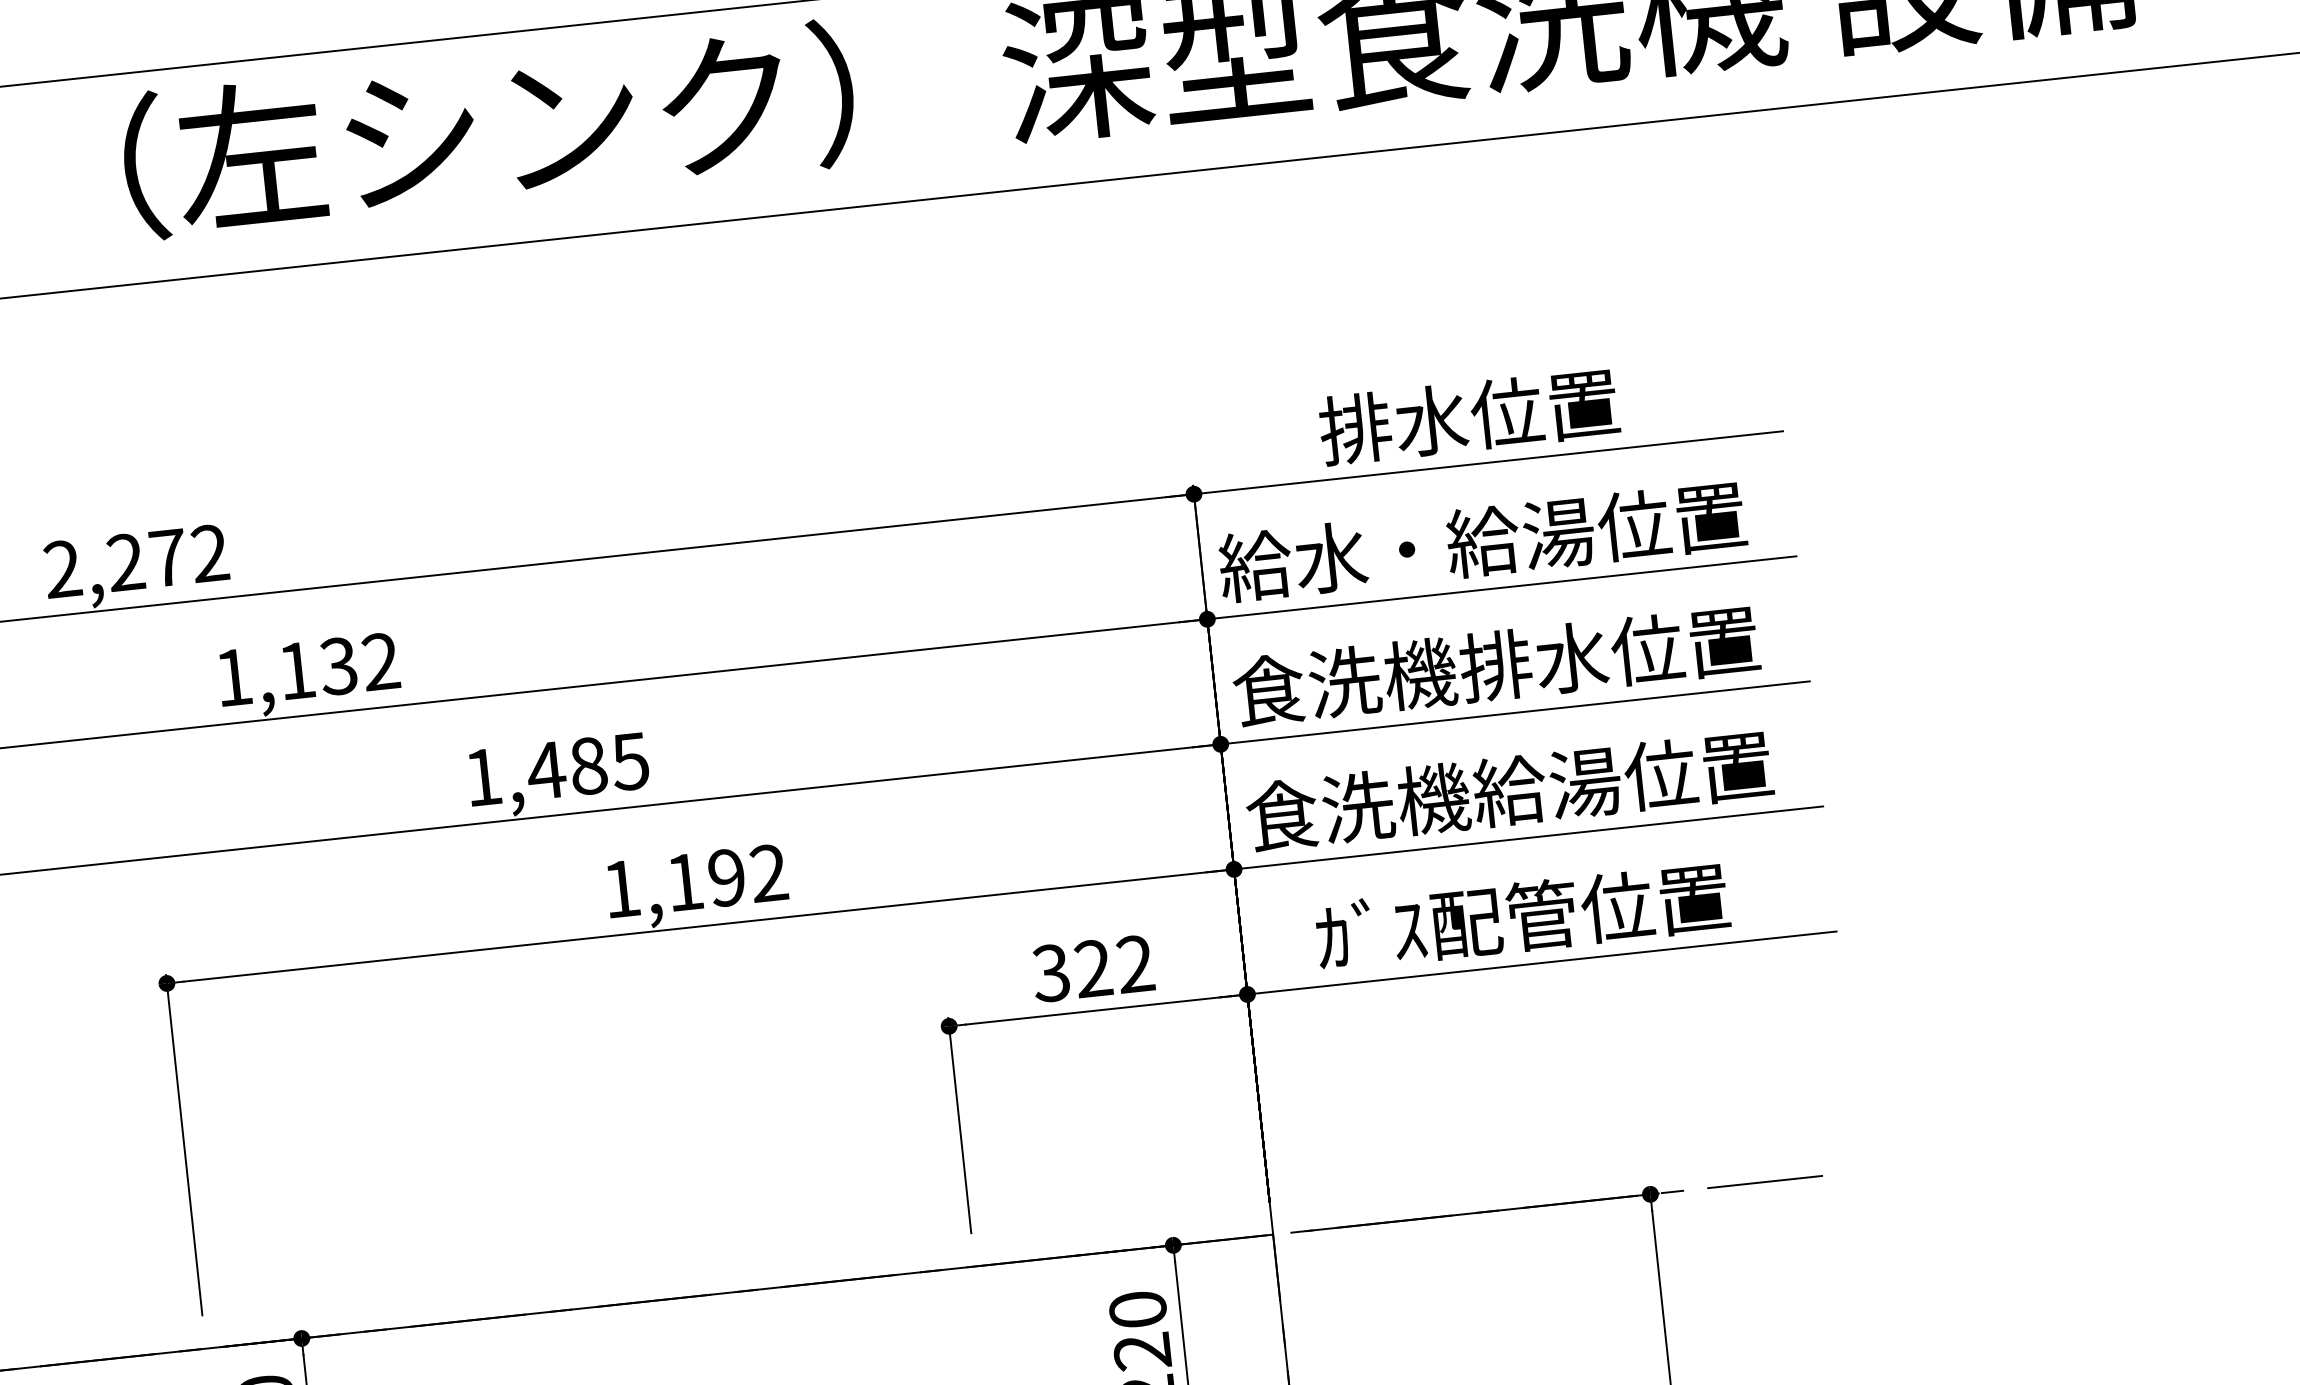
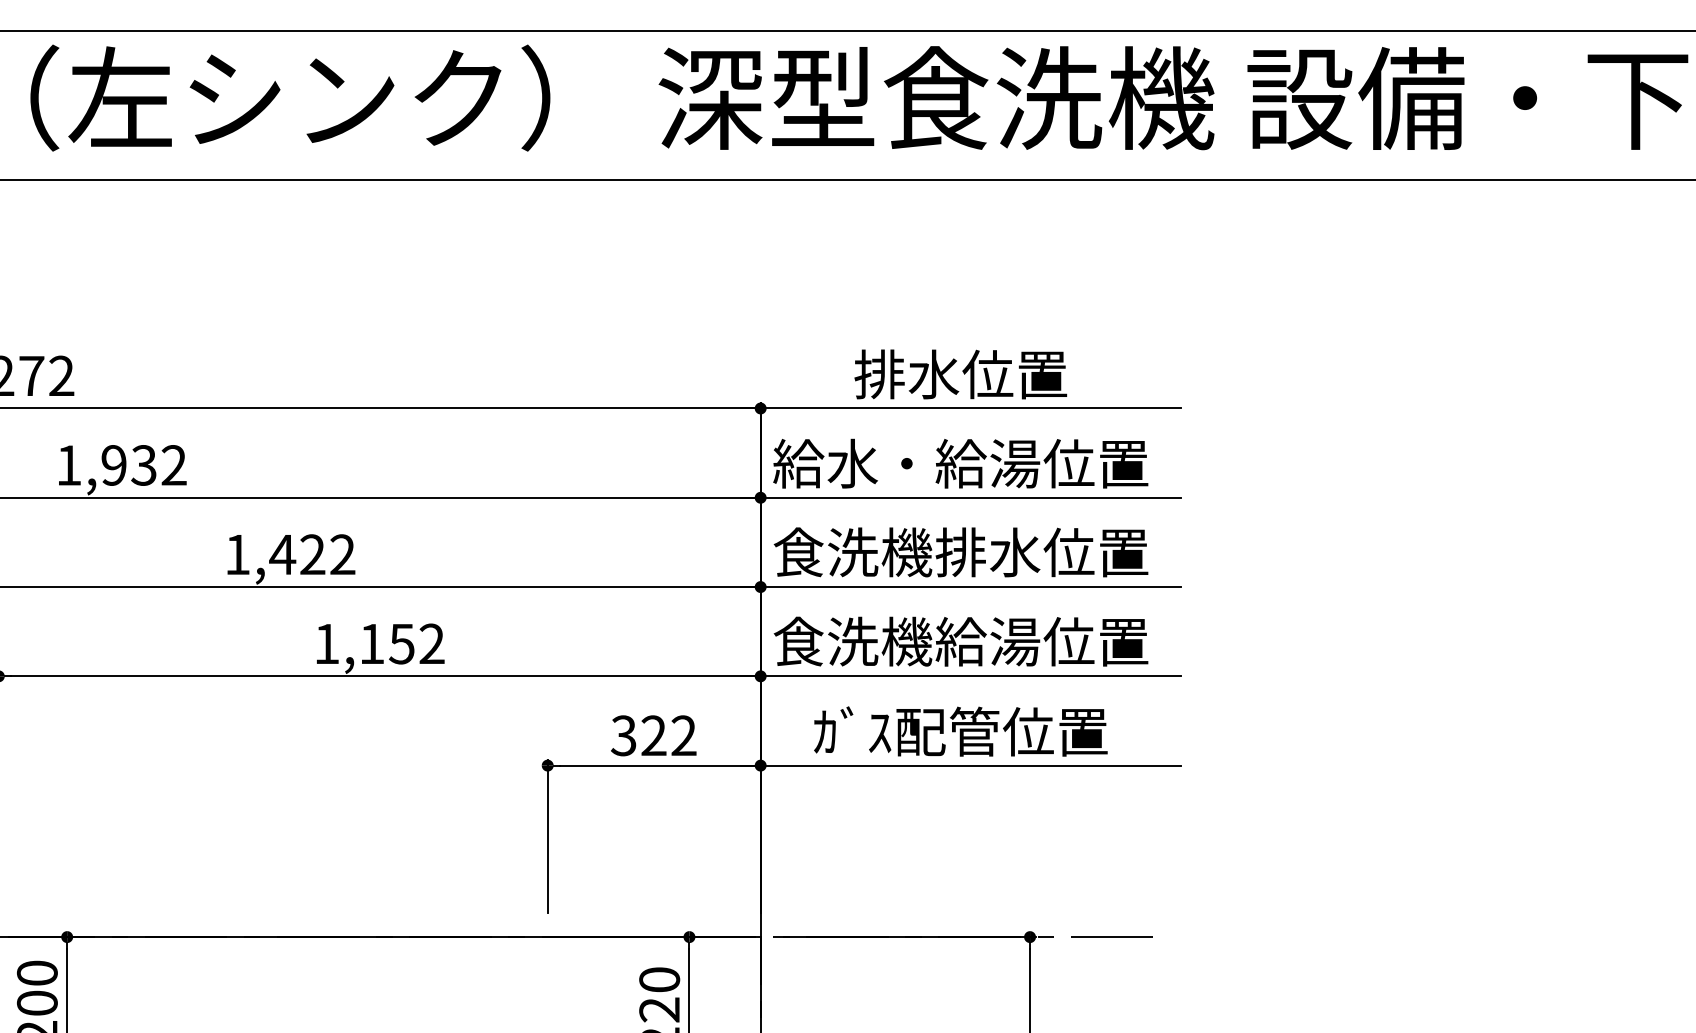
text: (296, 670) -> (113, 465), 1,132 -> 1,932
text: (609, 763) -> (327, 554), 1,485 -> 1,422
text: (726, 877) -> (401, 643), 1,192 -> 1,152

